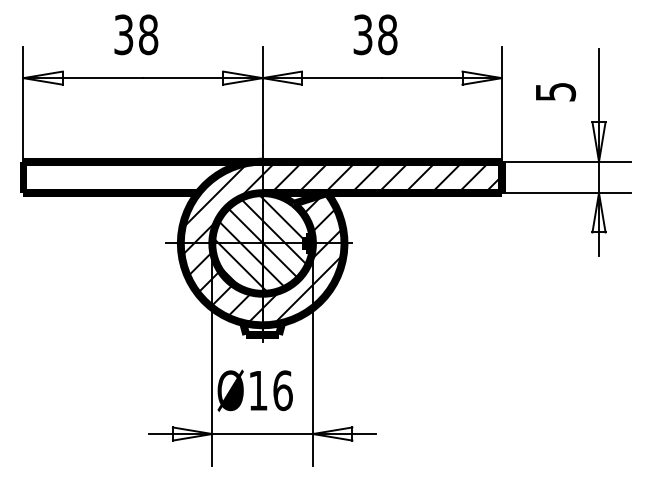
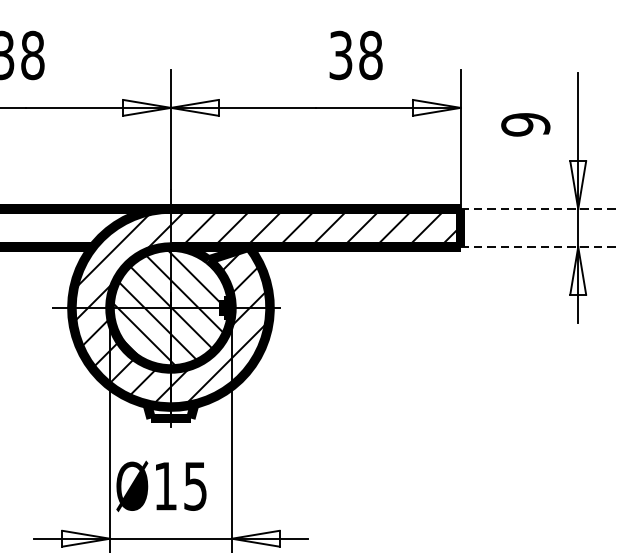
text: (375, 34) -> (356, 55), moved
text: (555, 91) -> (525, 124), 5 -> 9
line: (566, 161) -> (538, 208), solid -> dashed
line: (566, 193) -> (538, 247), solid -> dashed
text: (282, 390) -> (195, 486), Ø16 -> Ø15

